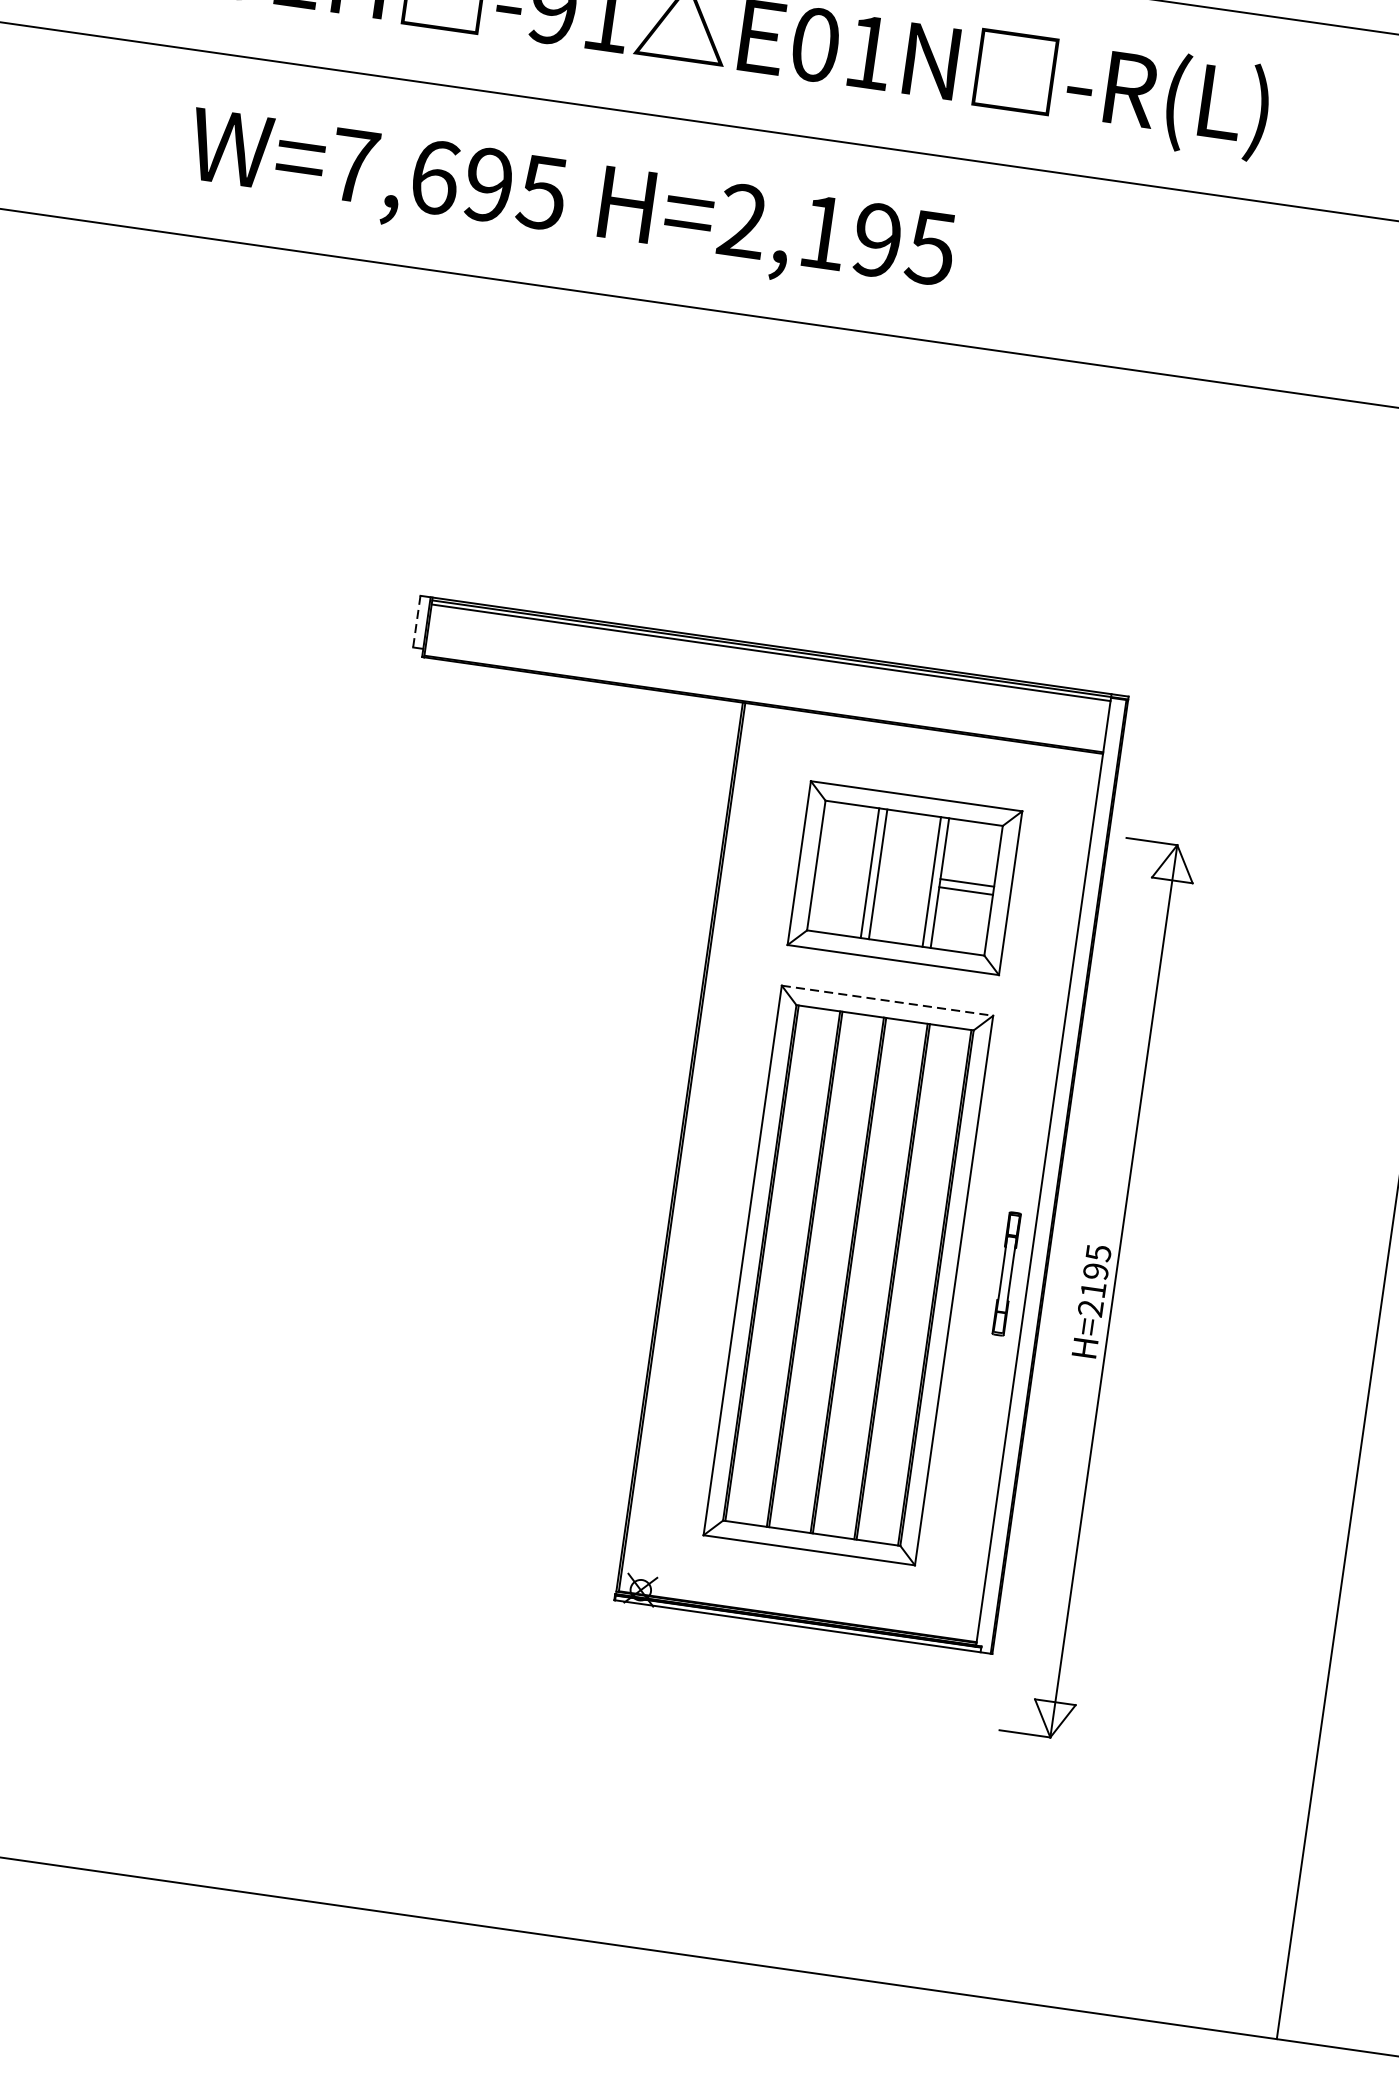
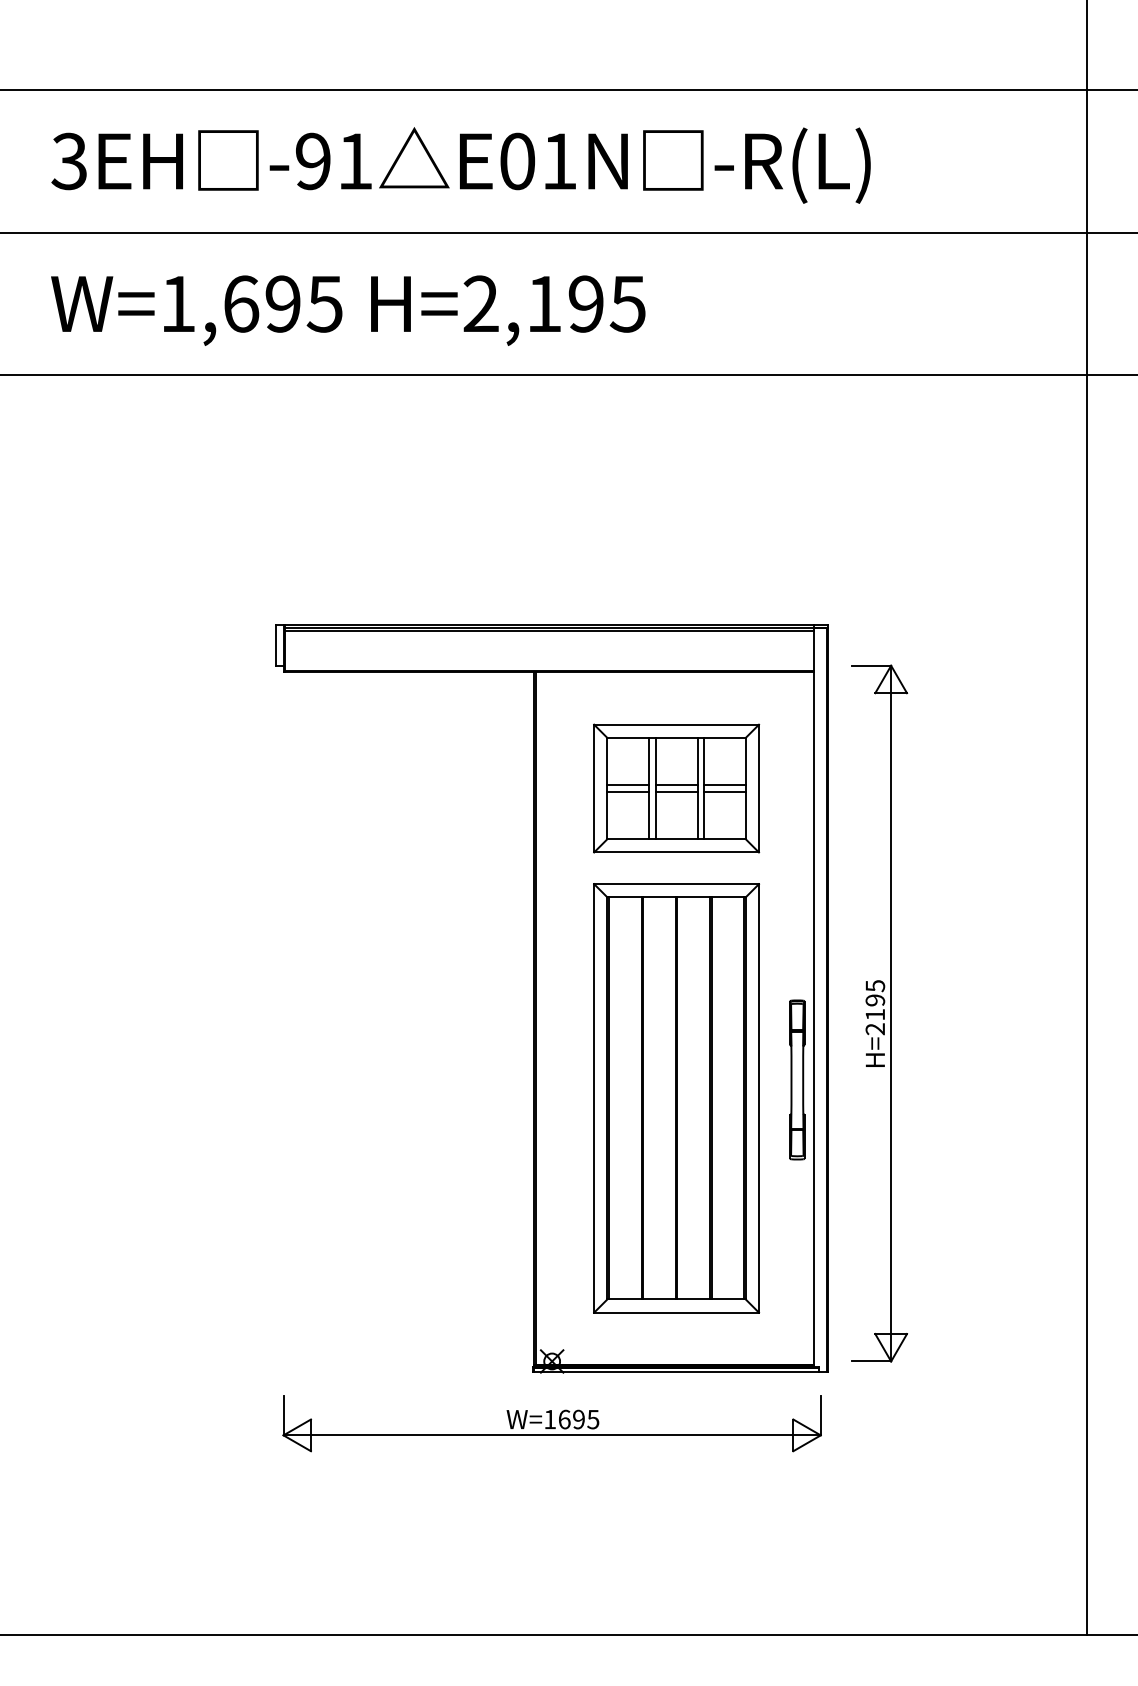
text: (354, 165) -> (178, 303), W=7,695 -> W=1,695
line: (416, 622) -> (275, 646), dashed -> solid
line: (843, 865) -> (628, 785), added
line: (842, 873) -> (628, 791), added
line: (905, 874) -> (676, 785), added
line: (904, 881) -> (676, 791), added
line: (888, 1001) -> (677, 884), dashed -> solid
part: (1006, 1273) -> (797, 1079), size x1.67
part: (1098, 1289) -> (879, 1013), moved
part: (628, 1669) -> (551, 1423), added

